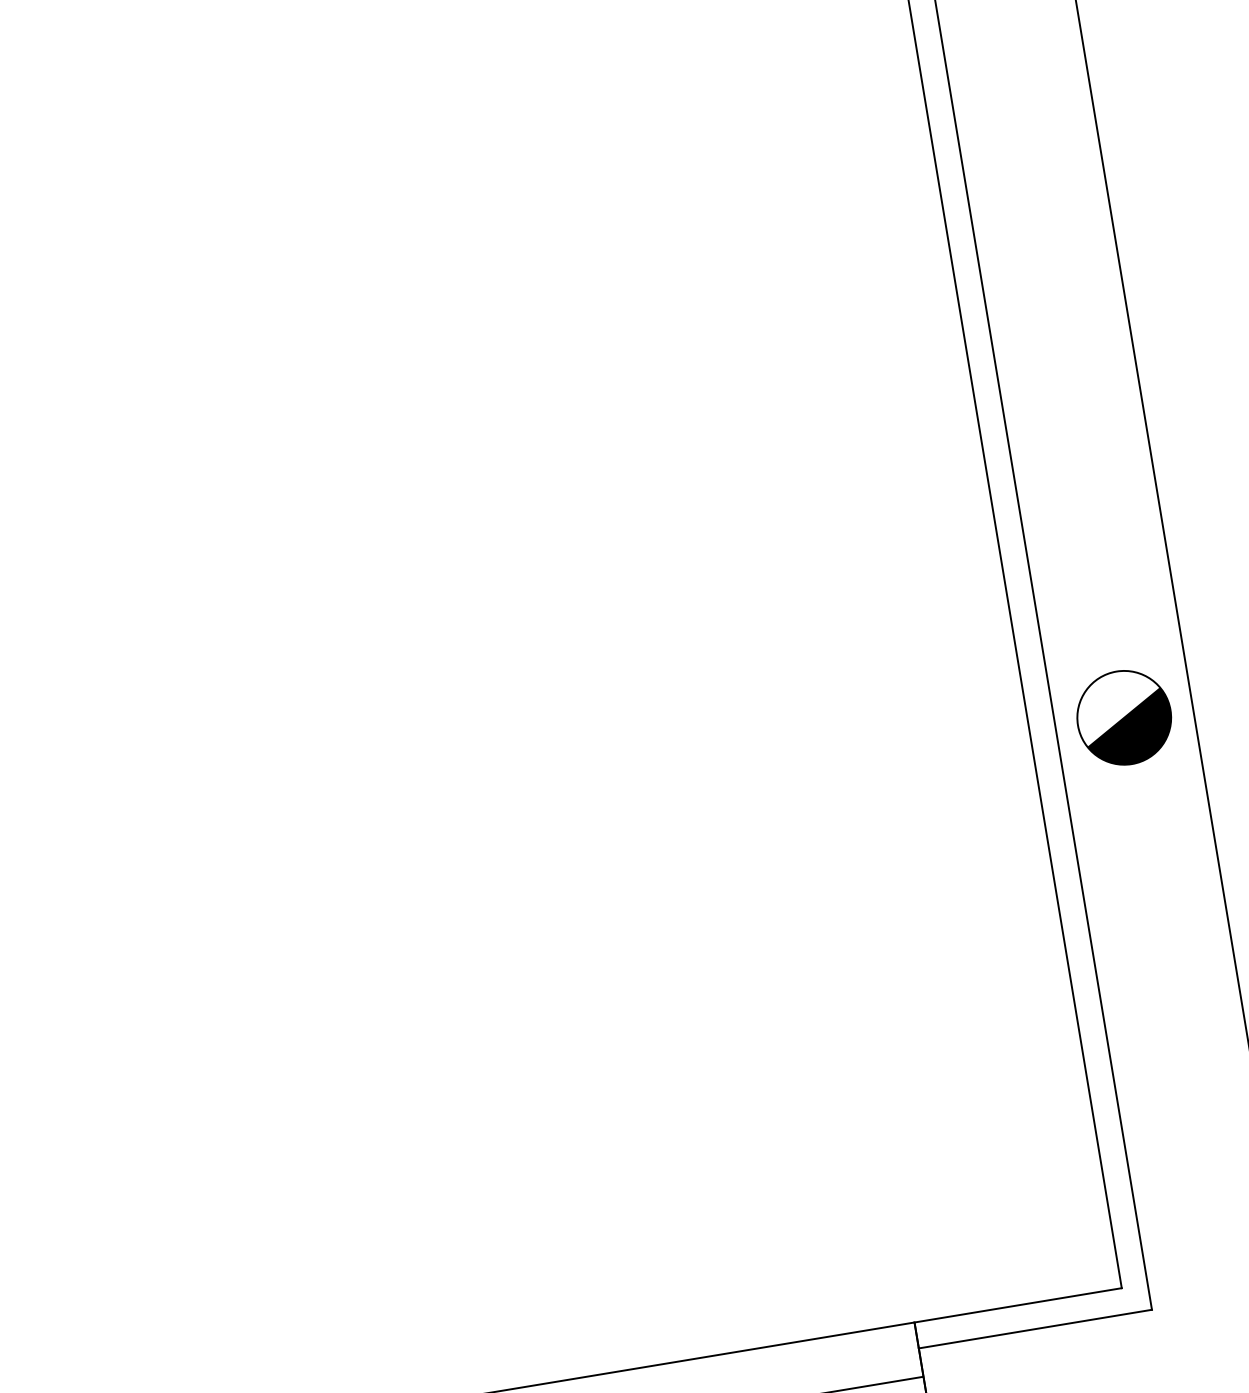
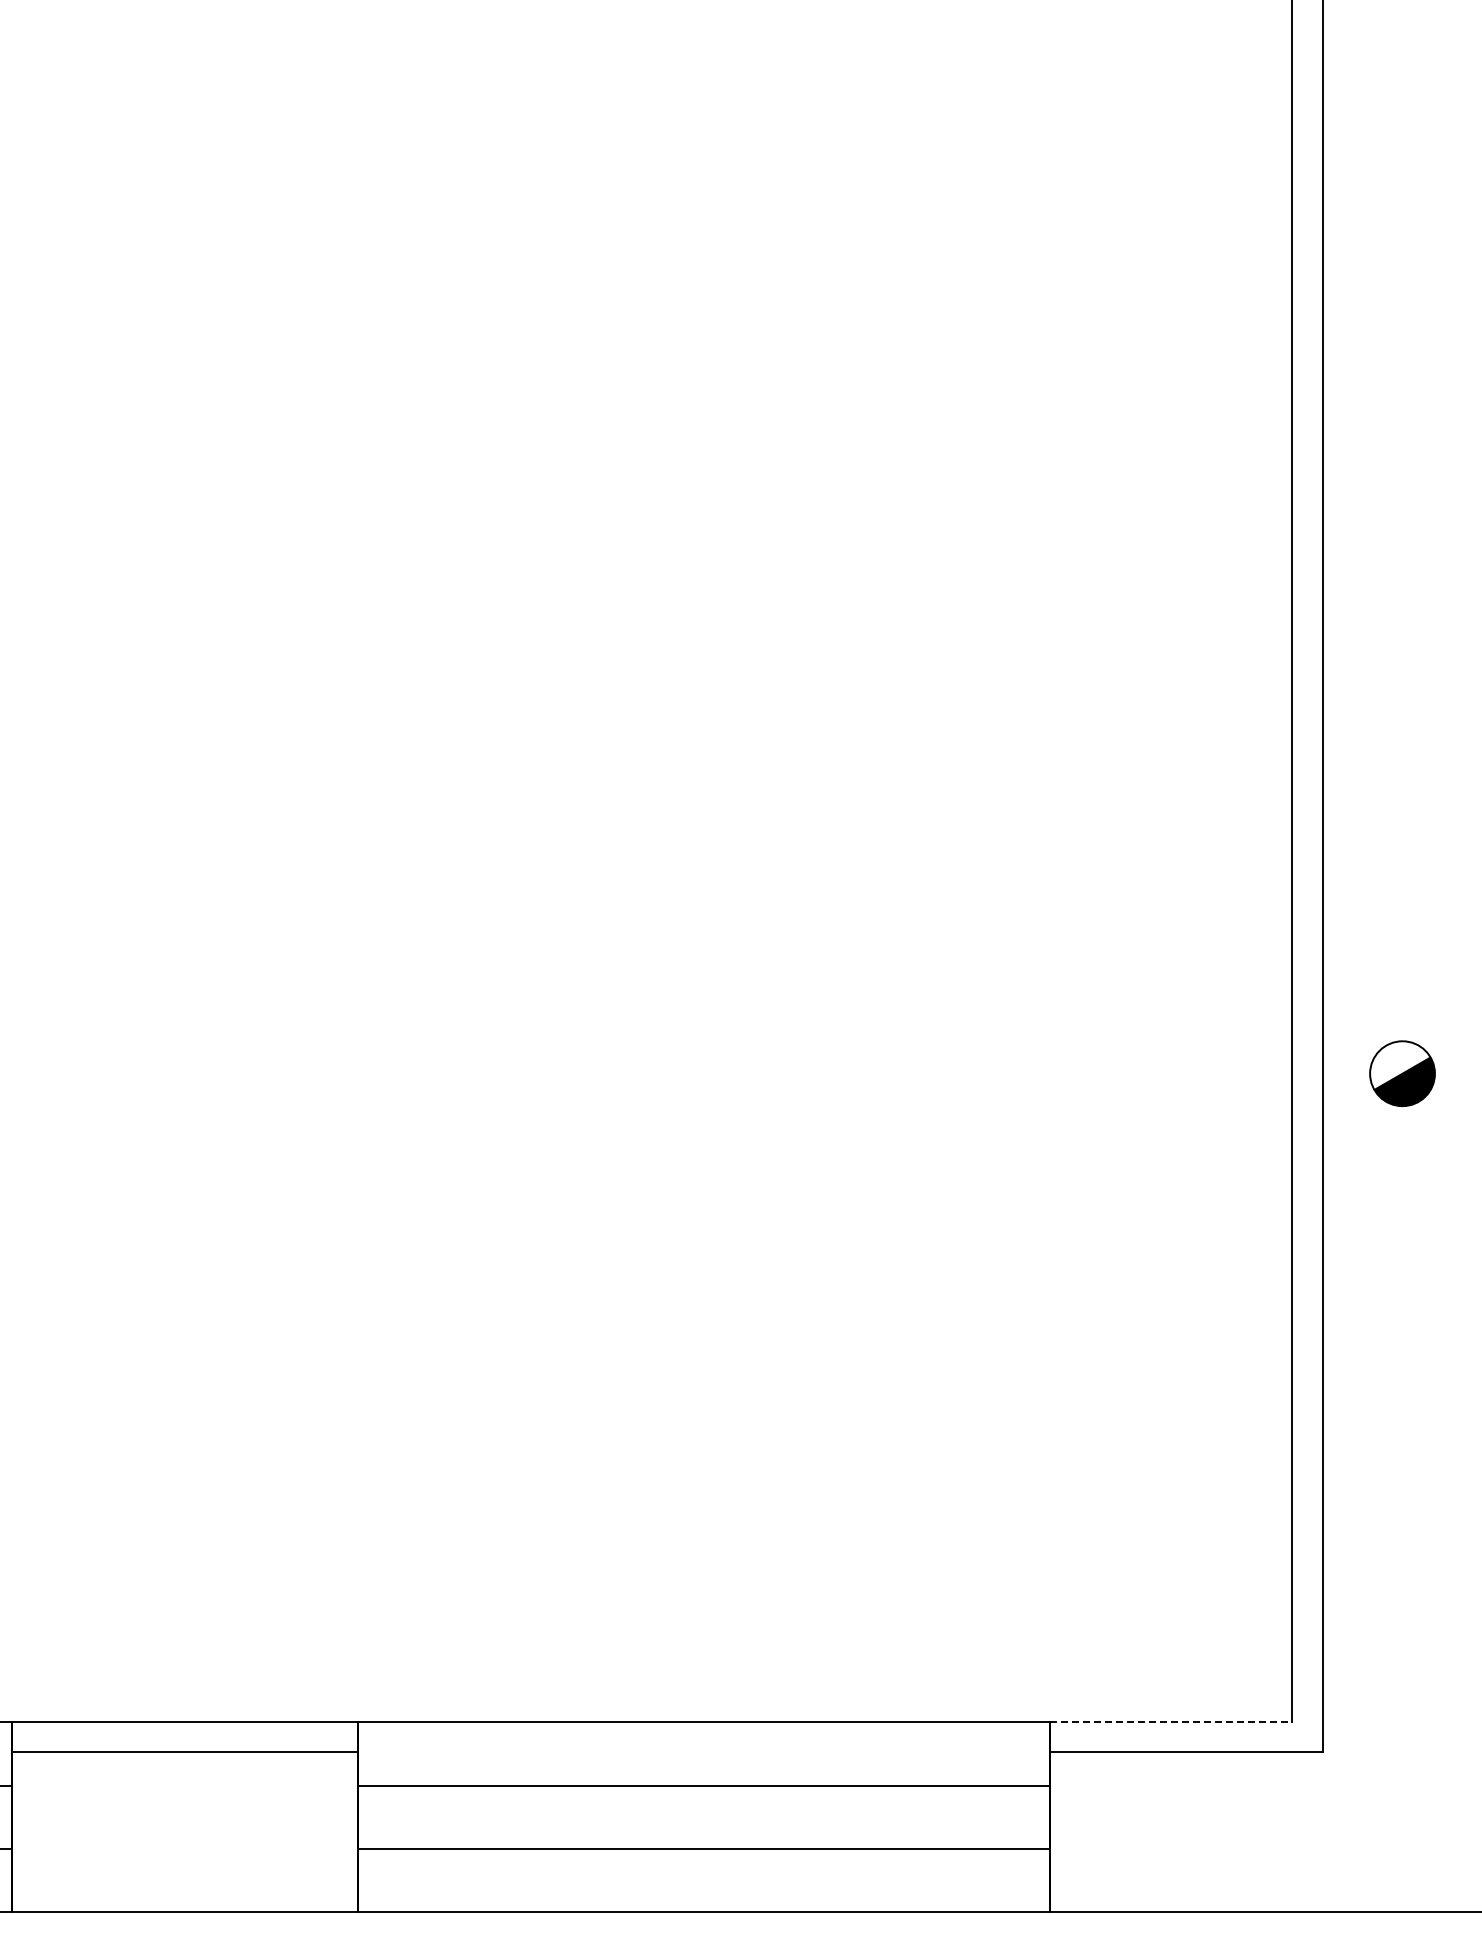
part: (1124, 717) -> (1402, 1073), size x0.6
line: (1018, 1305) -> (1171, 1722), solid -> dashed

